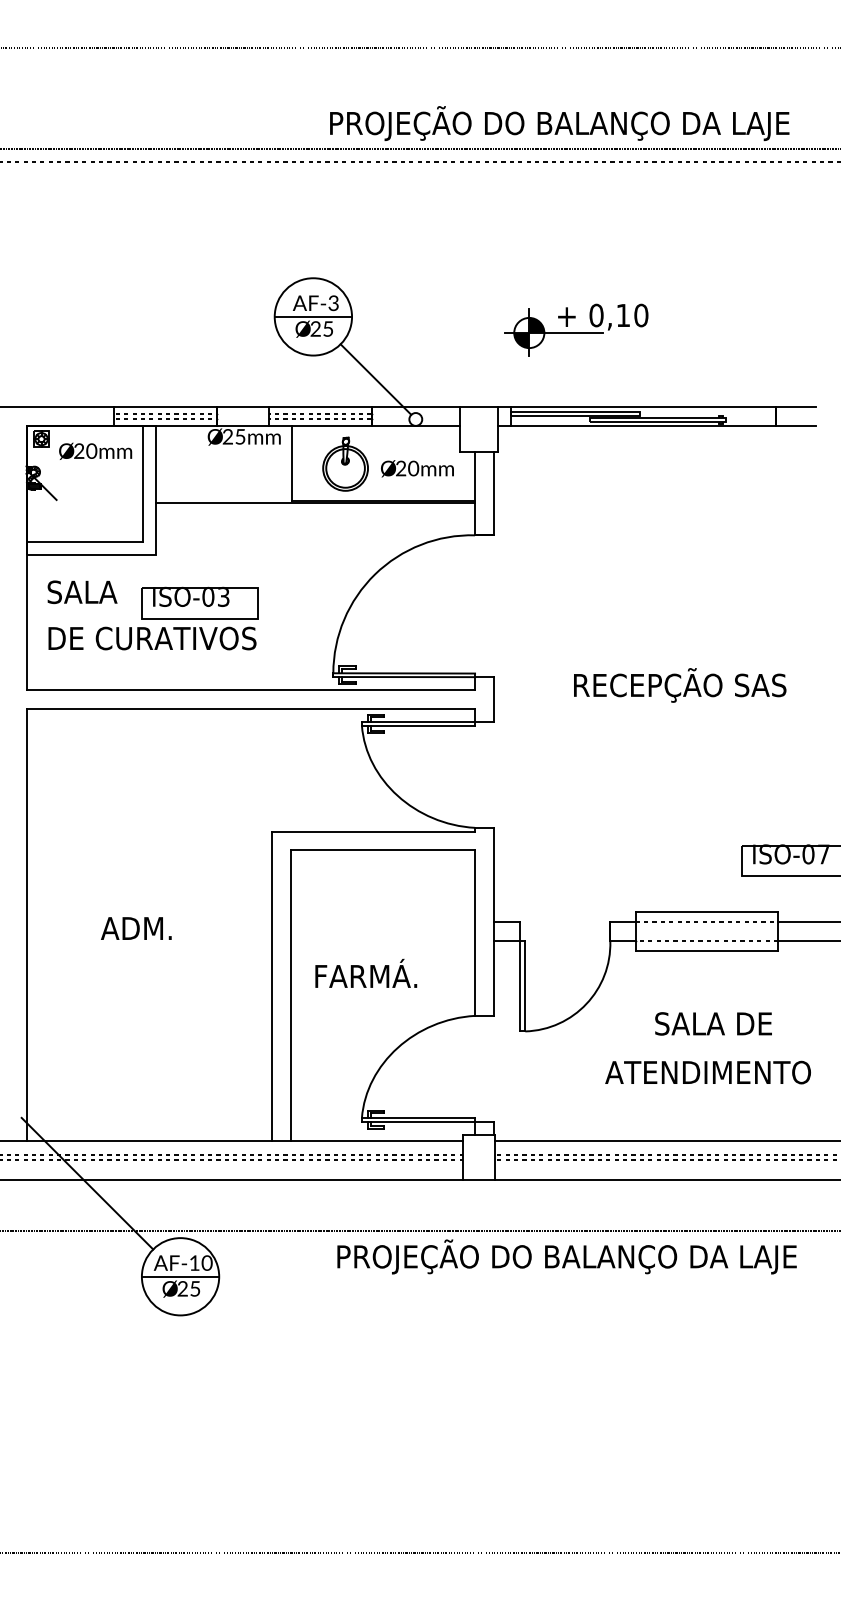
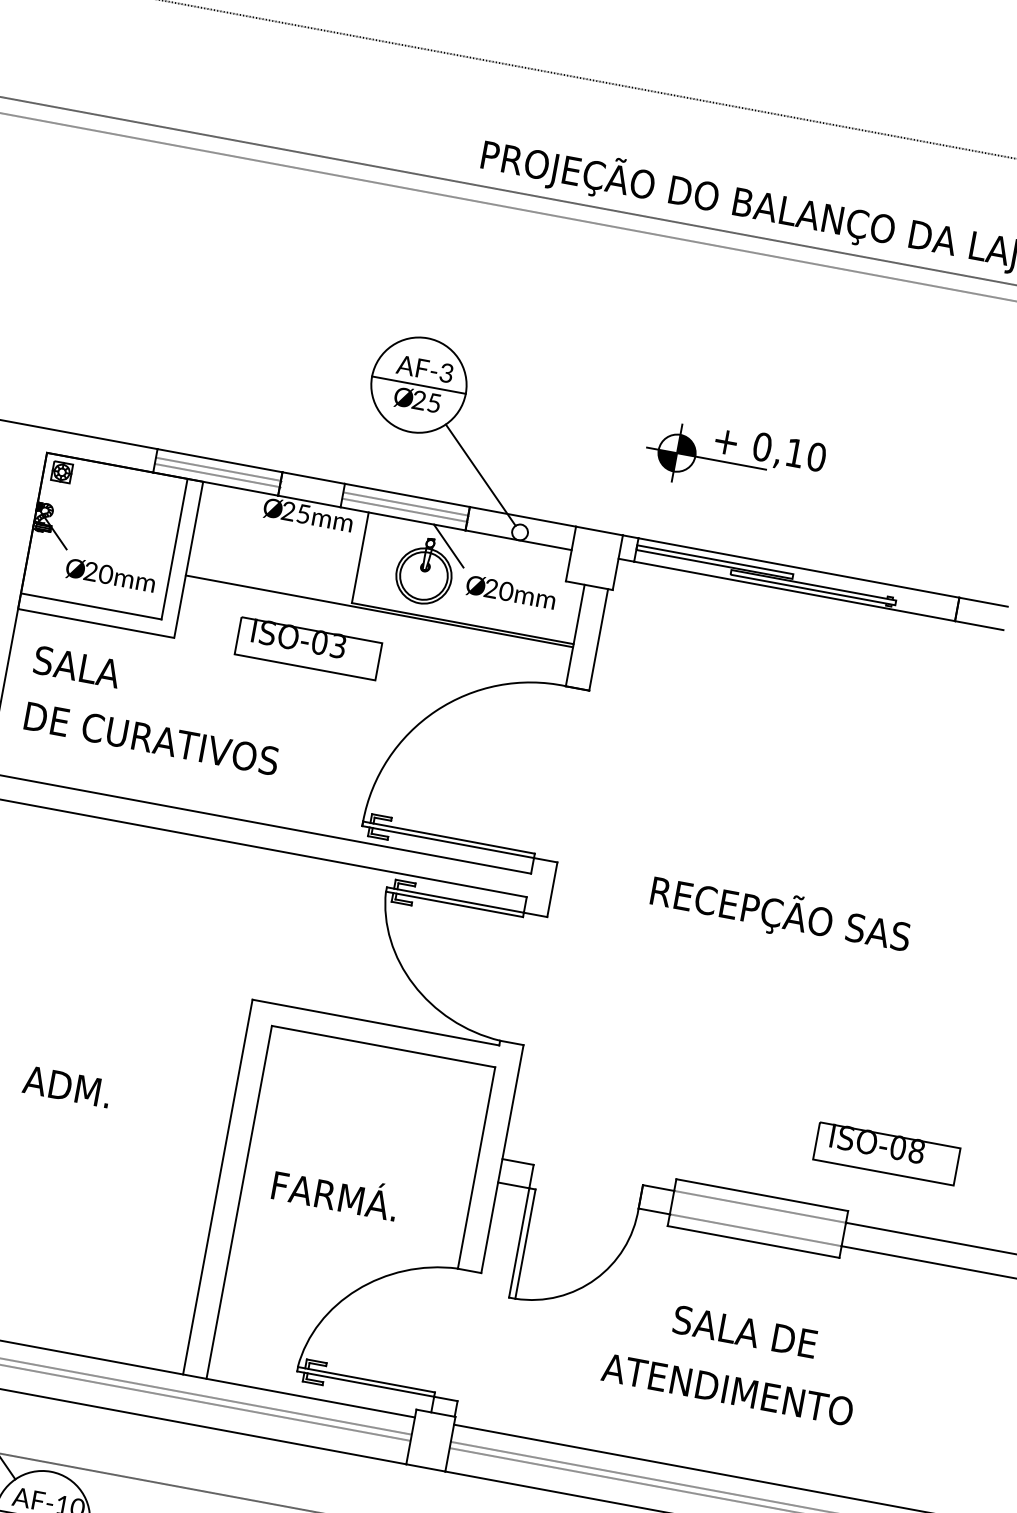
line: (360, 440) -> (448, 545), added
text: (95, 450) -> (110, 574), moved
part: (199, 602) -> (307, 647), moved
text: (823, 854) -> (916, 1151), ISO-07 -> ISO-08

